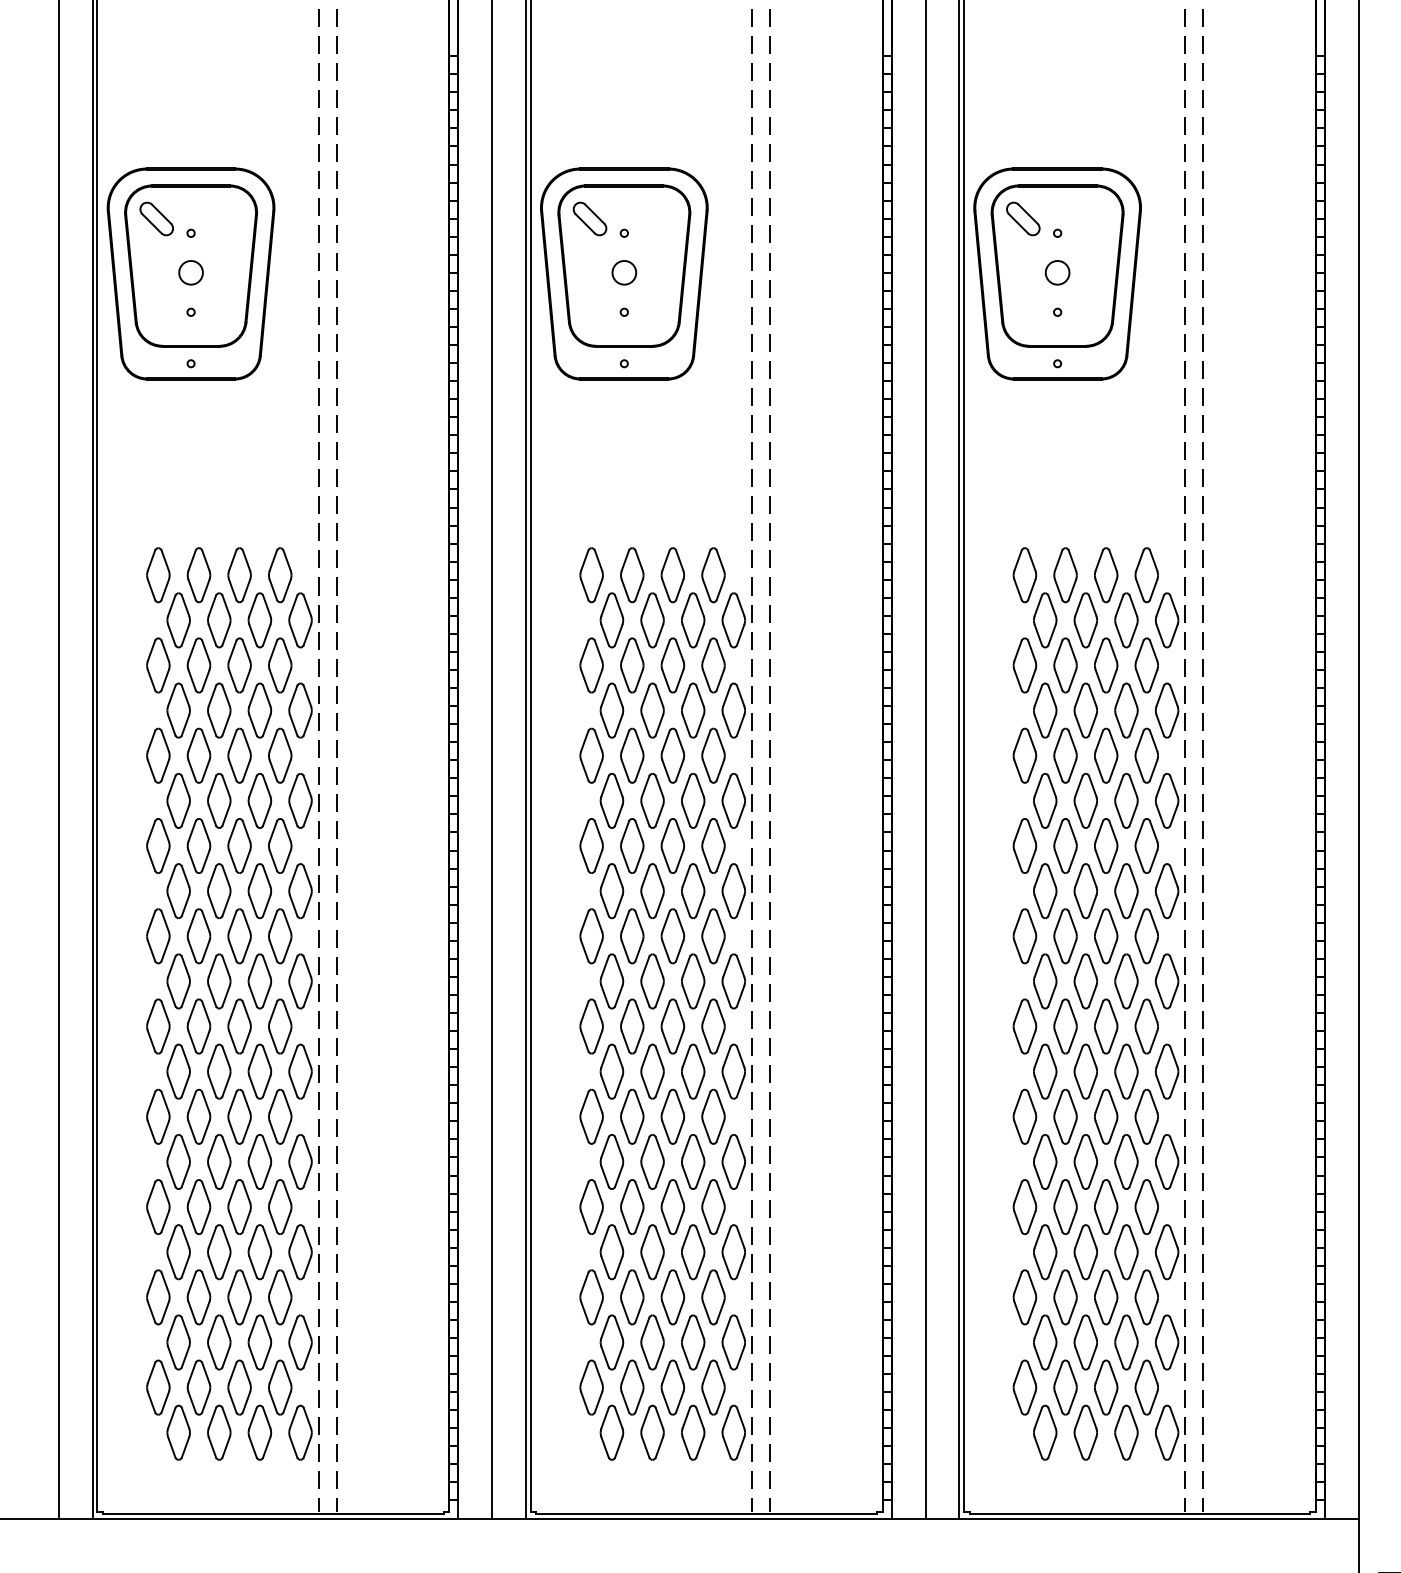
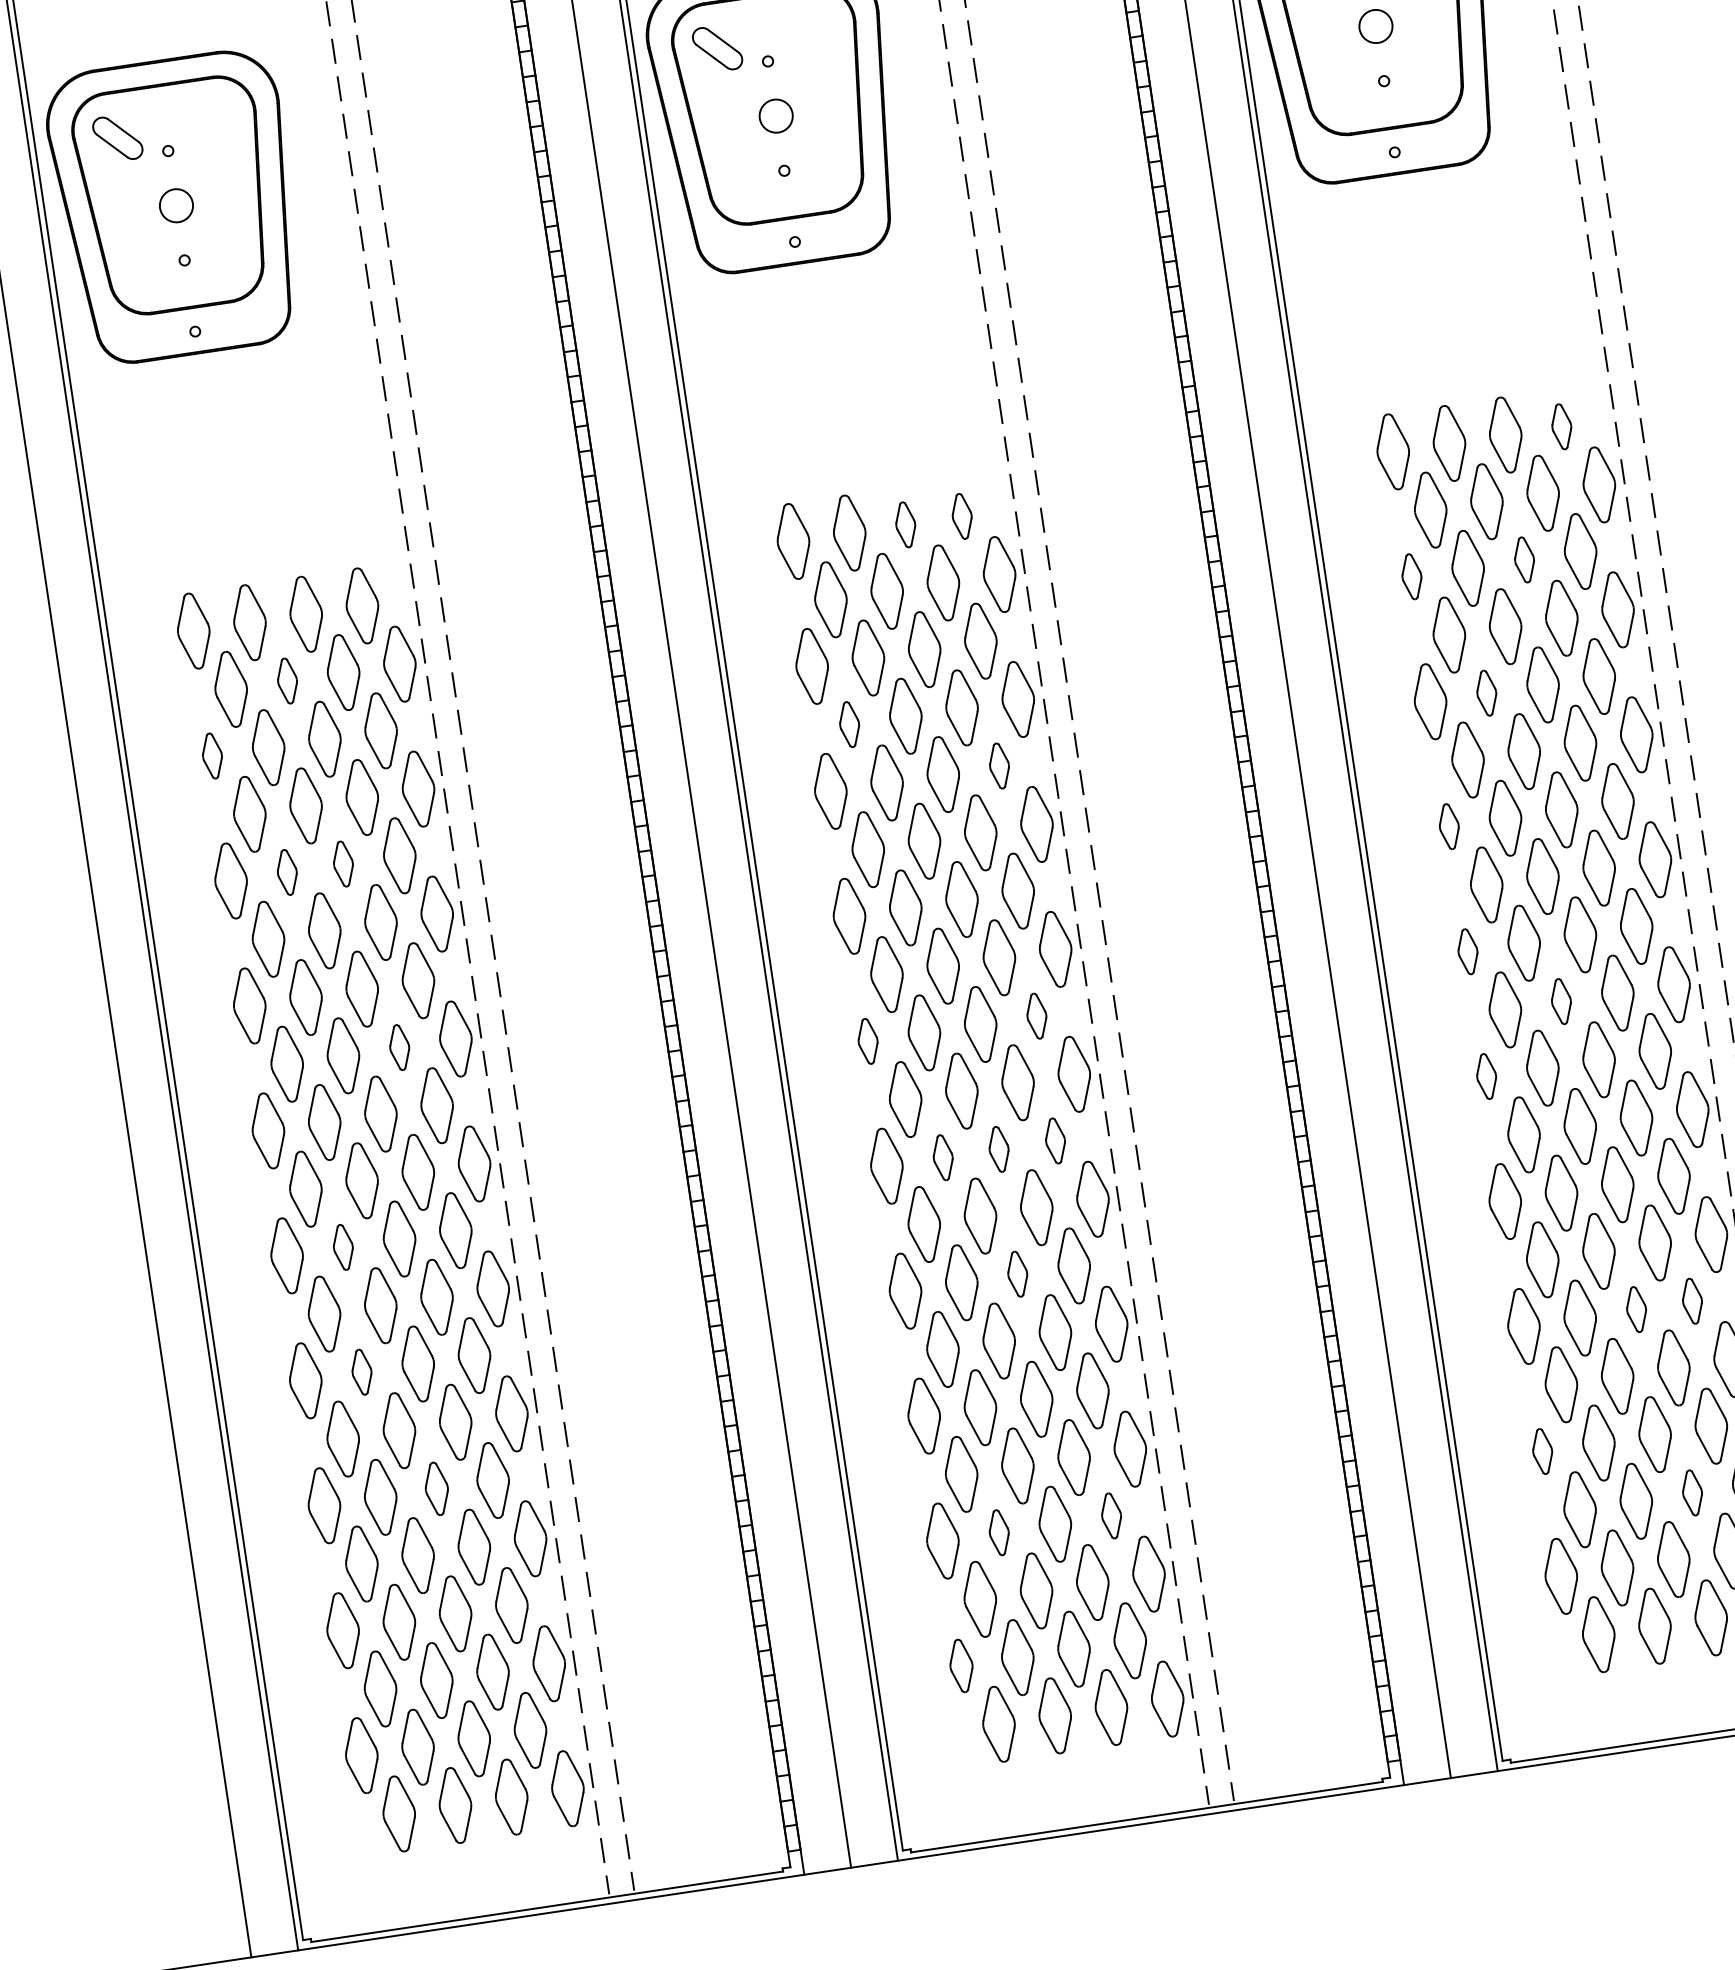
part: (672, 575) -> (905, 525), size x0.6
part: (713, 575) -> (962, 516), size x0.6
part: (1146, 575) -> (1561, 427), size x0.6
part: (219, 620) -> (287, 681), size x0.6
part: (158, 665) -> (212, 756), size x0.6
part: (1024, 665) -> (1411, 576), size x0.6
part: (1106, 665) -> (1524, 559), size x0.6
part: (611, 710) -> (848, 724), size x0.6
part: (198, 755) -> (286, 872), size x0.6
part: (239, 755) -> (343, 863), size x0.6
part: (713, 755) -> (999, 765), size x0.6
part: (1065, 755) -> (1486, 692), size x0.6
part: (1024, 845) -> (1448, 826), size x0.6
part: (259, 891) -> (399, 1047), size x0.6
part: (591, 936) -> (868, 1041), size x0.6
part: (713, 936) -> (1036, 1016), size x0.6
part: (1024, 936) -> (1467, 952), size x0.6
part: (1085, 981) -> (1561, 1001), size x0.6
part: (198, 1026) -> (342, 1247), size x0.6
part: (632, 1026) -> (943, 1157), size x0.6
part: (672, 1026) -> (998, 1149), size x0.6
part: (713, 1026) -> (1055, 1140), size x0.6
part: (1024, 1026) -> (1486, 1076), size x0.6
part: (198, 1116) -> (361, 1372), size x0.6
part: (672, 1116) -> (1017, 1274), size x0.6
part: (239, 1206) -> (436, 1488), size x0.7
part: (1106, 1206) -> (1636, 1308), size x0.6
part: (1146, 1206) -> (1692, 1300), size x0.6
part: (632, 1297) -> (999, 1532), size x0.6
part: (713, 1297) -> (1111, 1516), size x0.6
part: (1024, 1297) -> (1542, 1451), size x0.6
part: (1126, 1342) -> (1692, 1492), size x0.6
part: (591, 1387) -> (961, 1665), size x0.7

